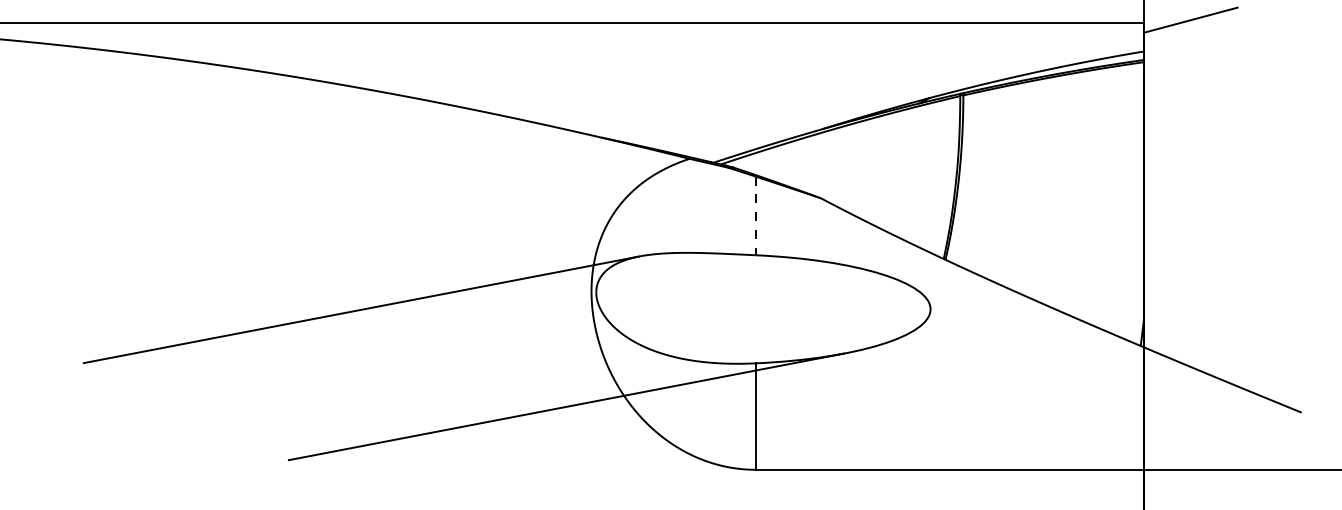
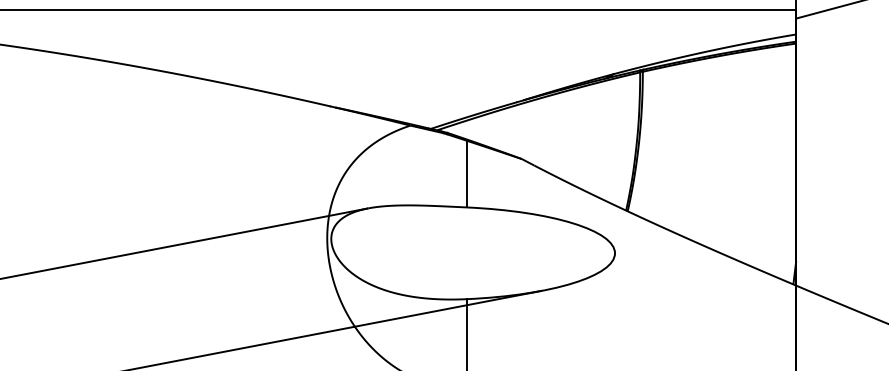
line: (755, 216) -> (466, 174), dashed -> solid

